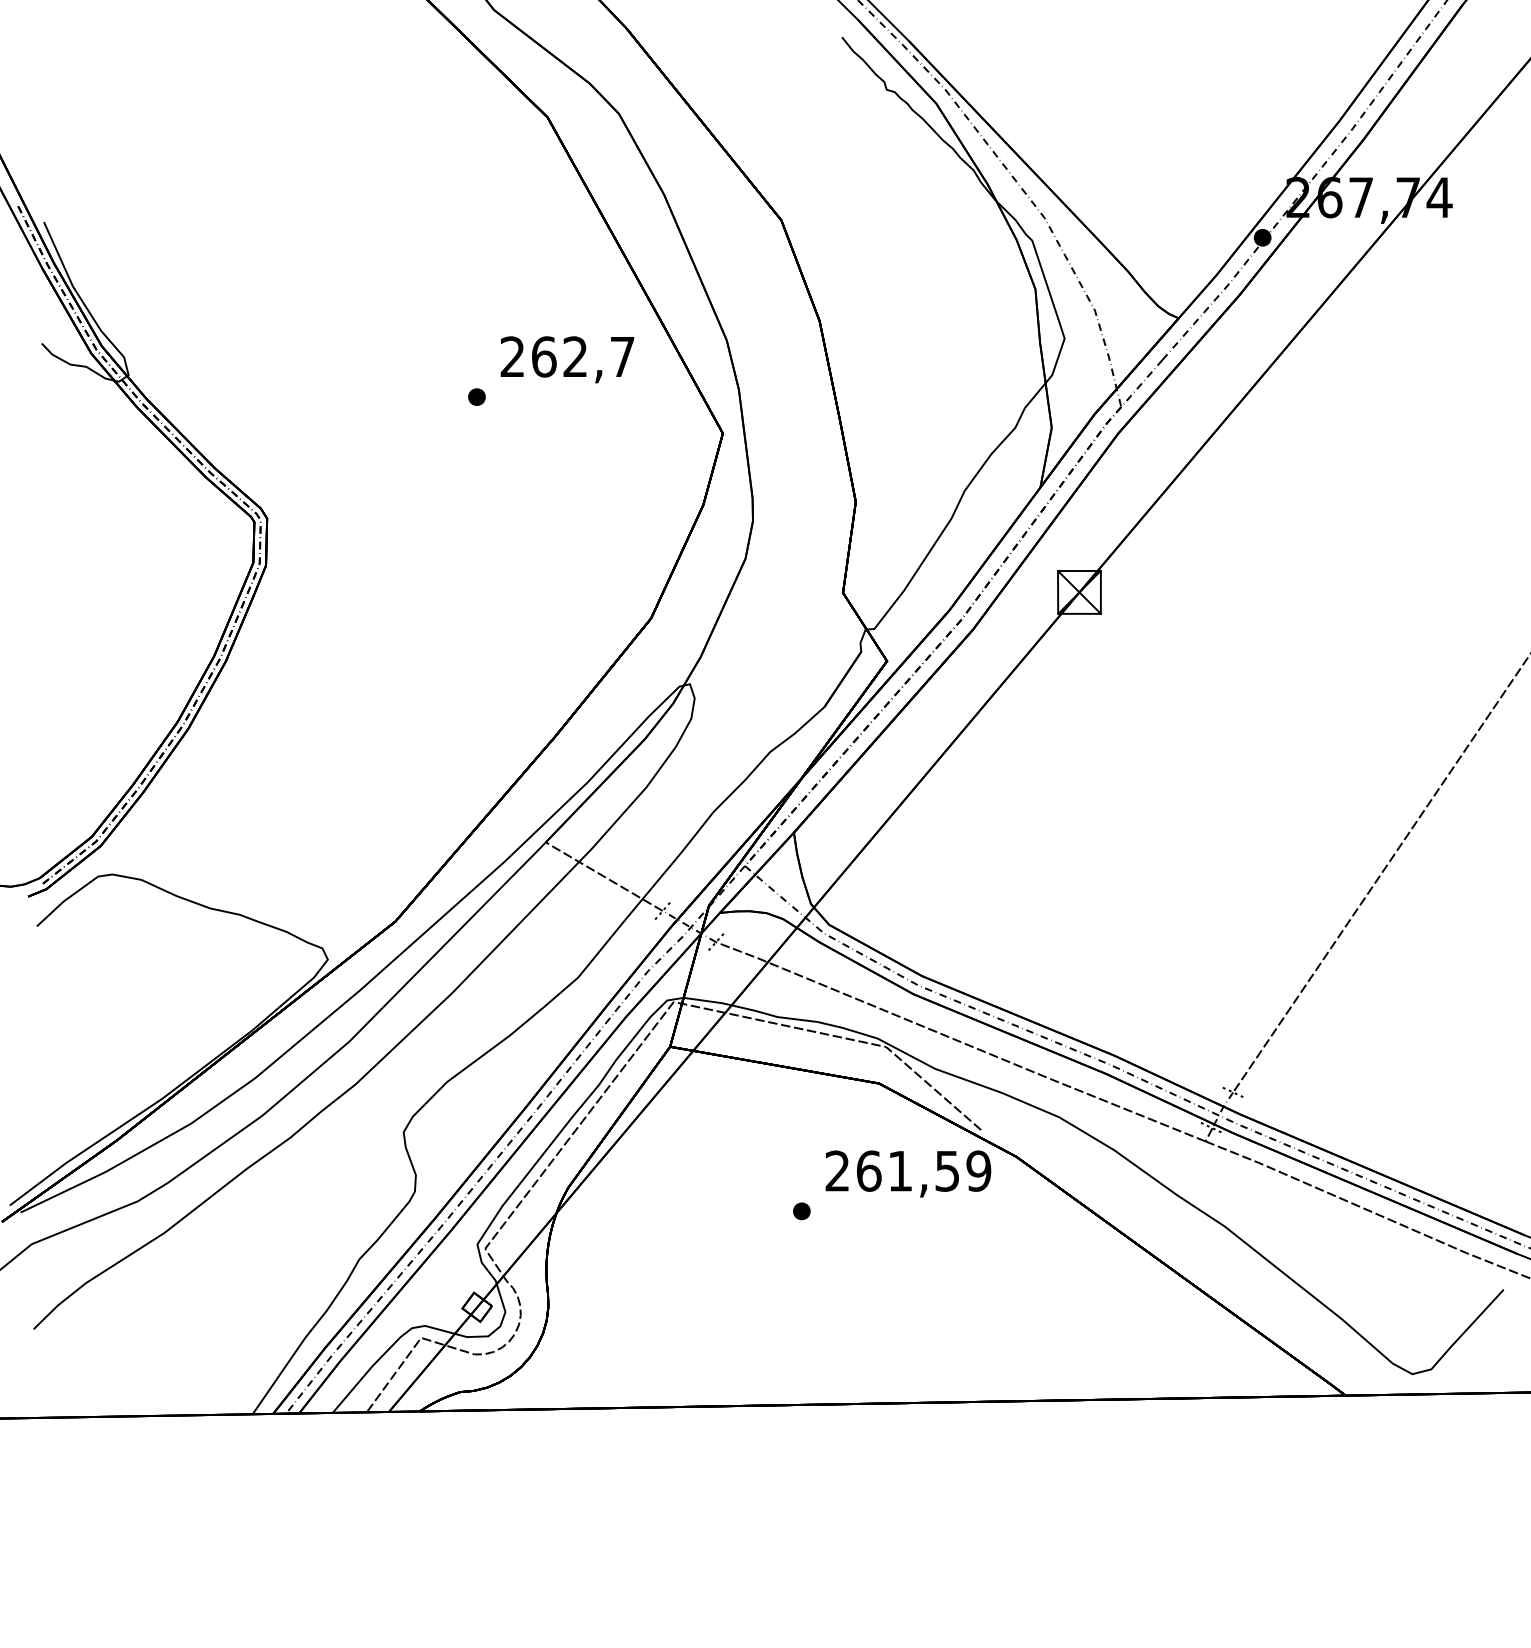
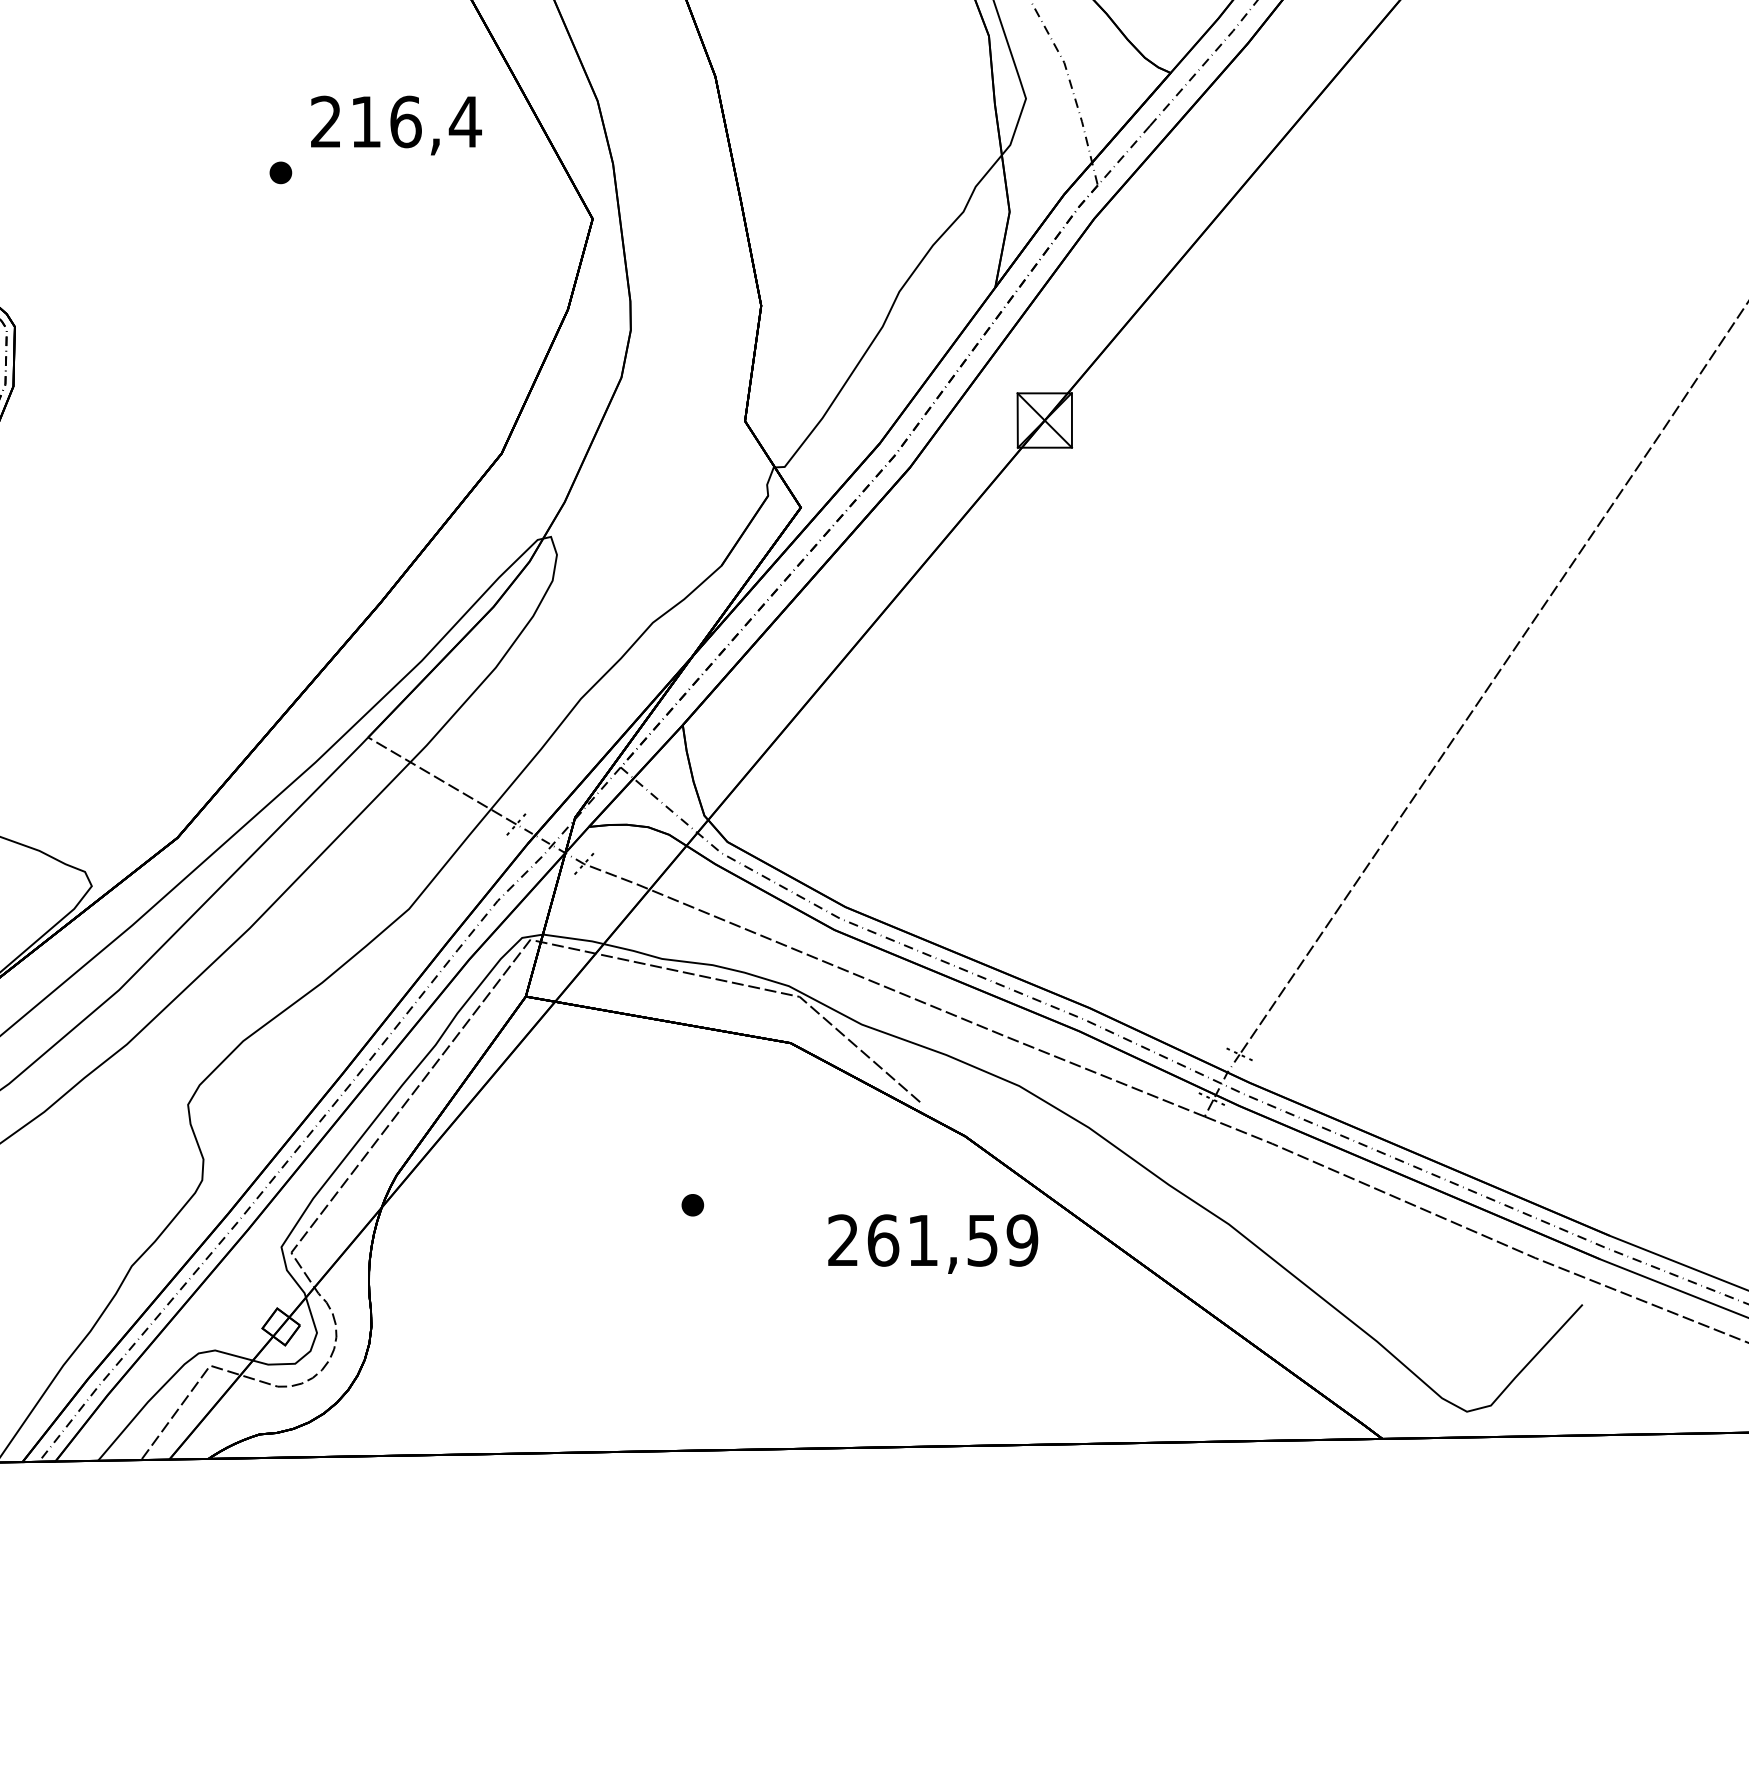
text: (583, 356) -> (415, 121), 262,7 -> 216,4
text: (908, 1173) -> (933, 1243), moved

